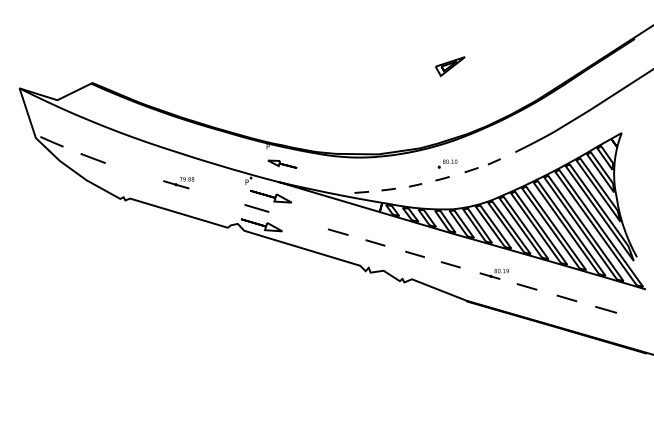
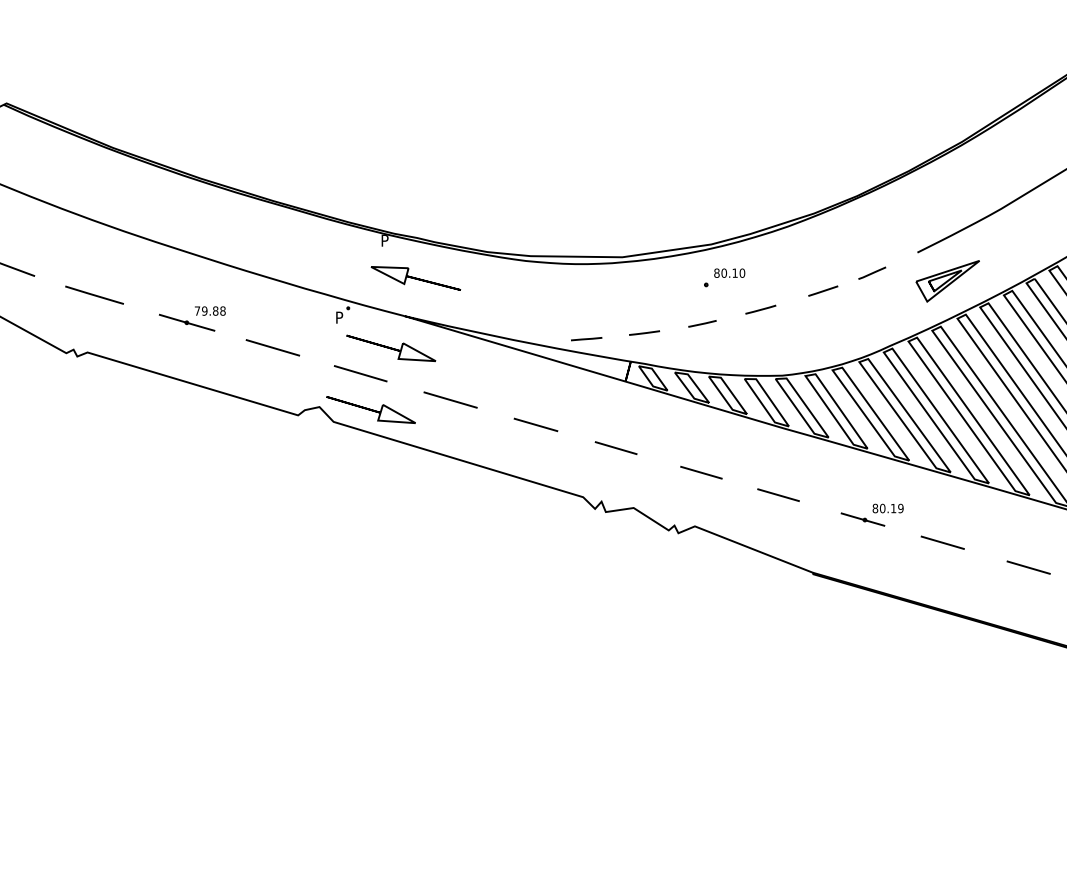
part: (450, 66) -> (948, 281), moved
part: (447, 163) -> (723, 276), moved
part: (282, 164) -> (415, 279), size x1.43
line: (133, 171) -> (94, 294), added
line: (215, 196) -> (271, 347), added
line: (298, 220) -> (450, 399), added

